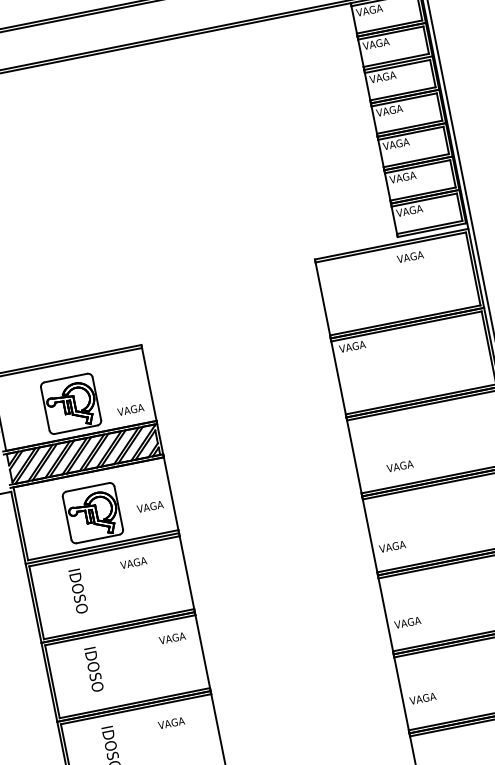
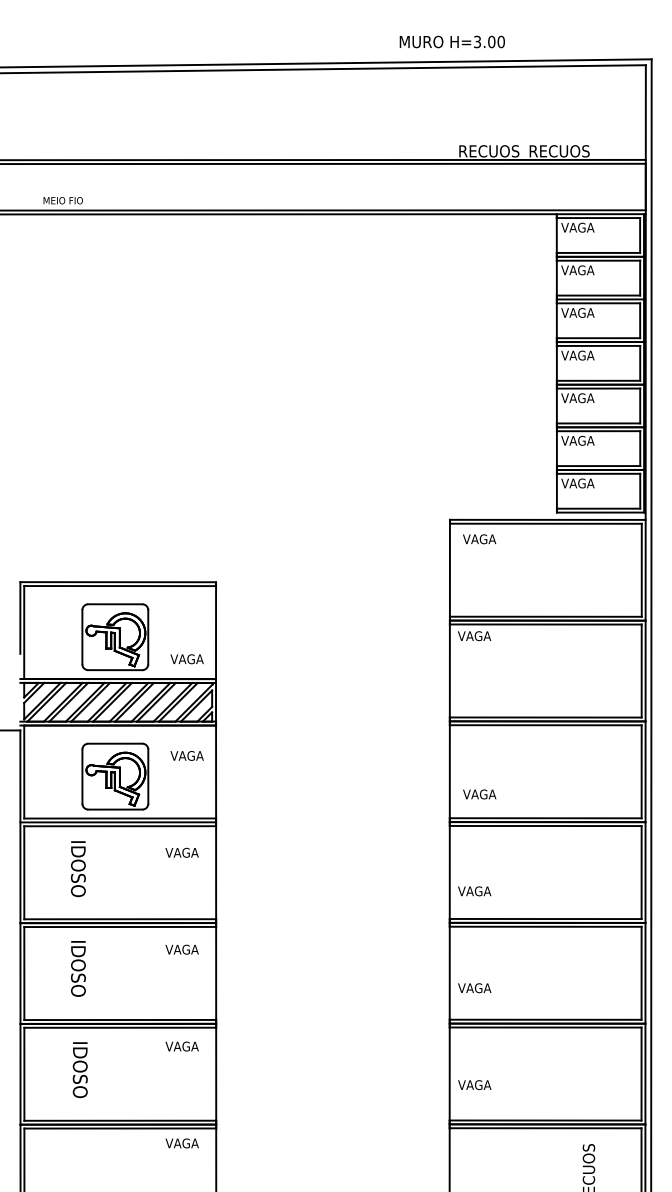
text: (410, 257) -> (479, 539), moved
text: (399, 466) -> (479, 794), moved
text: (149, 506) -> (186, 755), moved
text: (133, 562) -> (181, 852), moved
text: (170, 723) -> (181, 1046), moved

